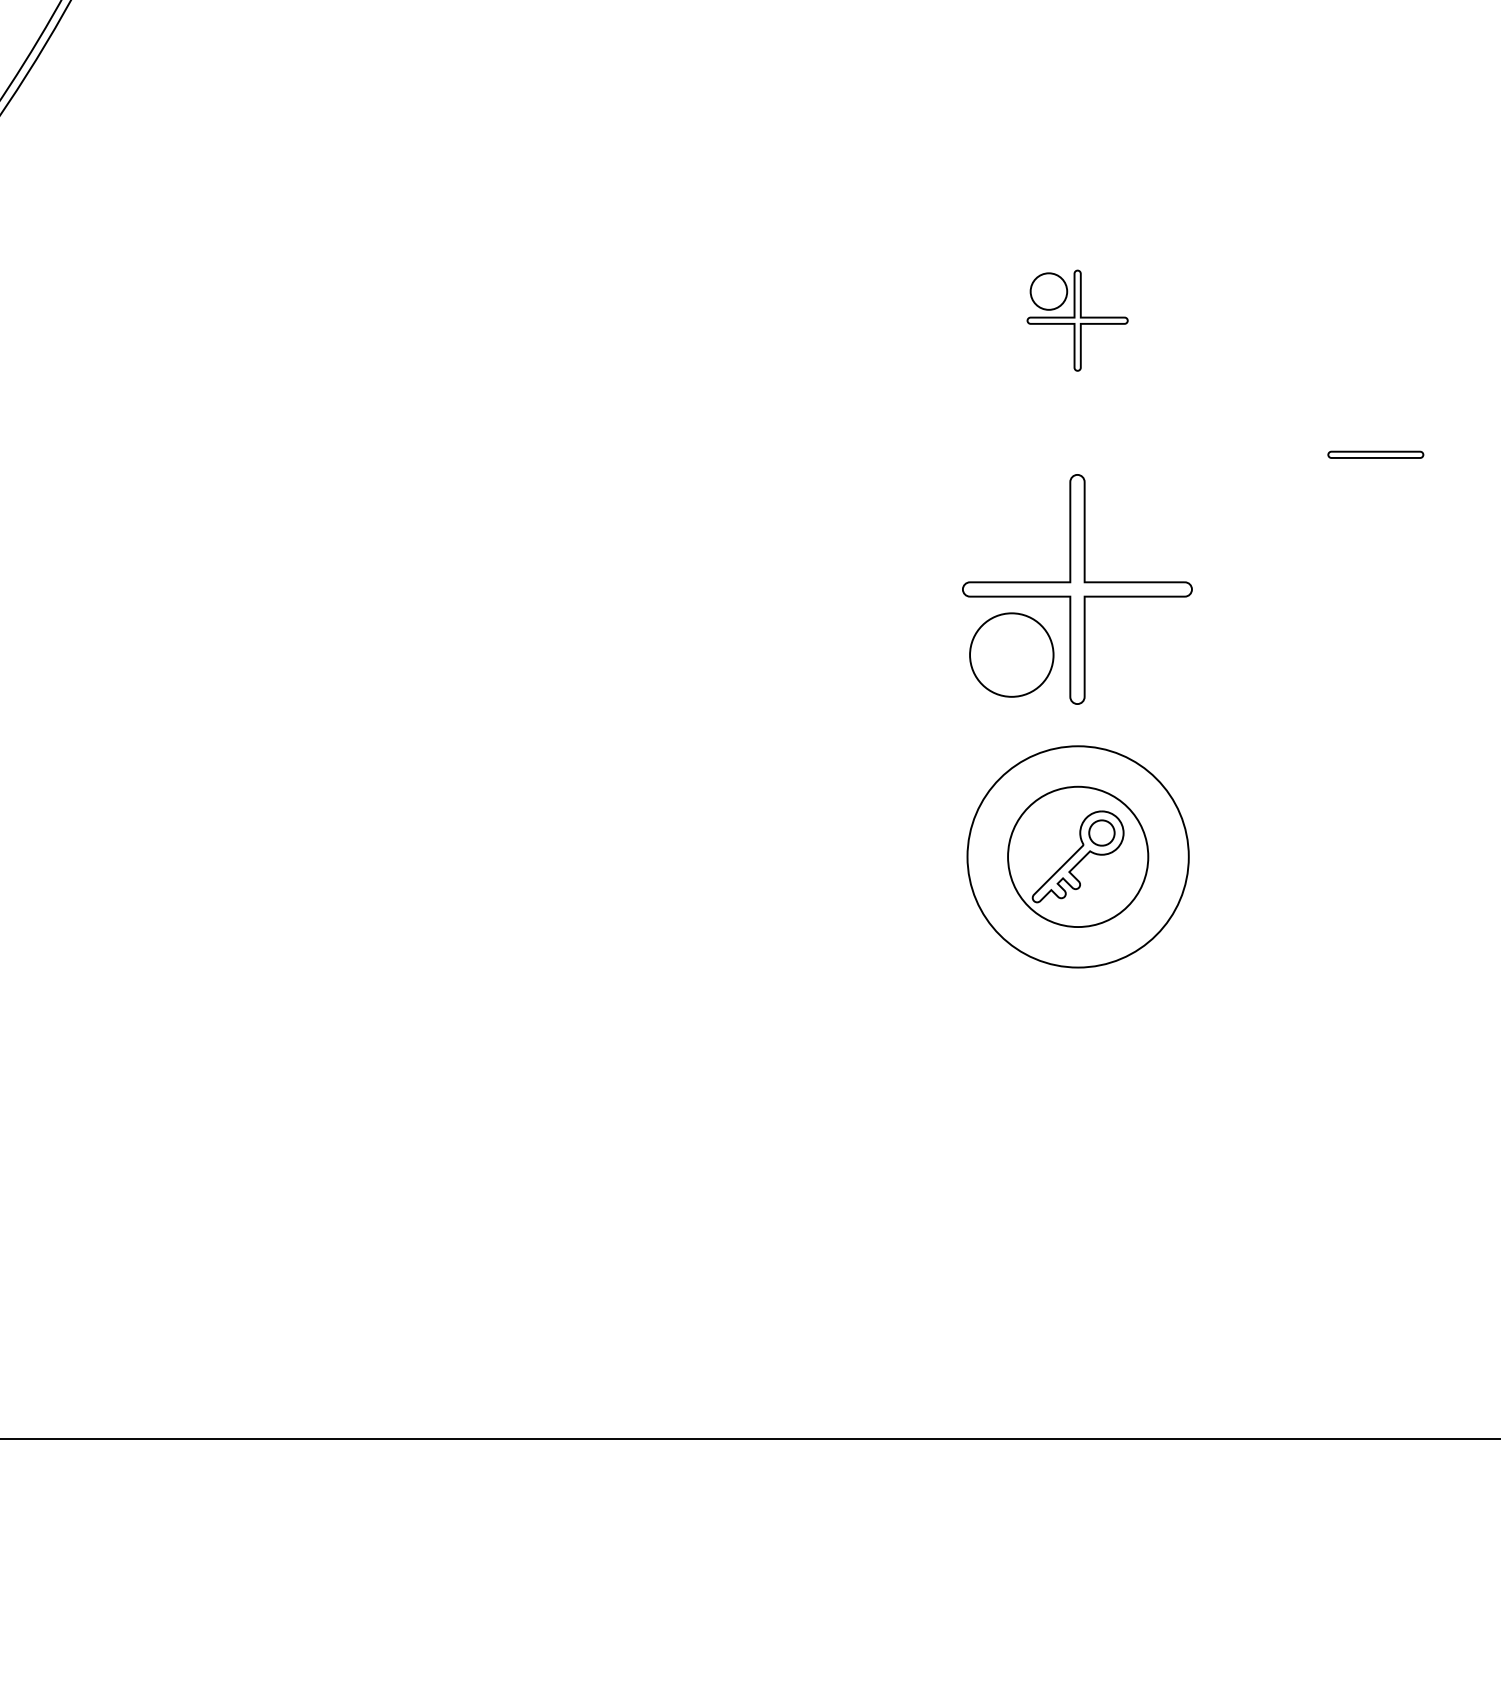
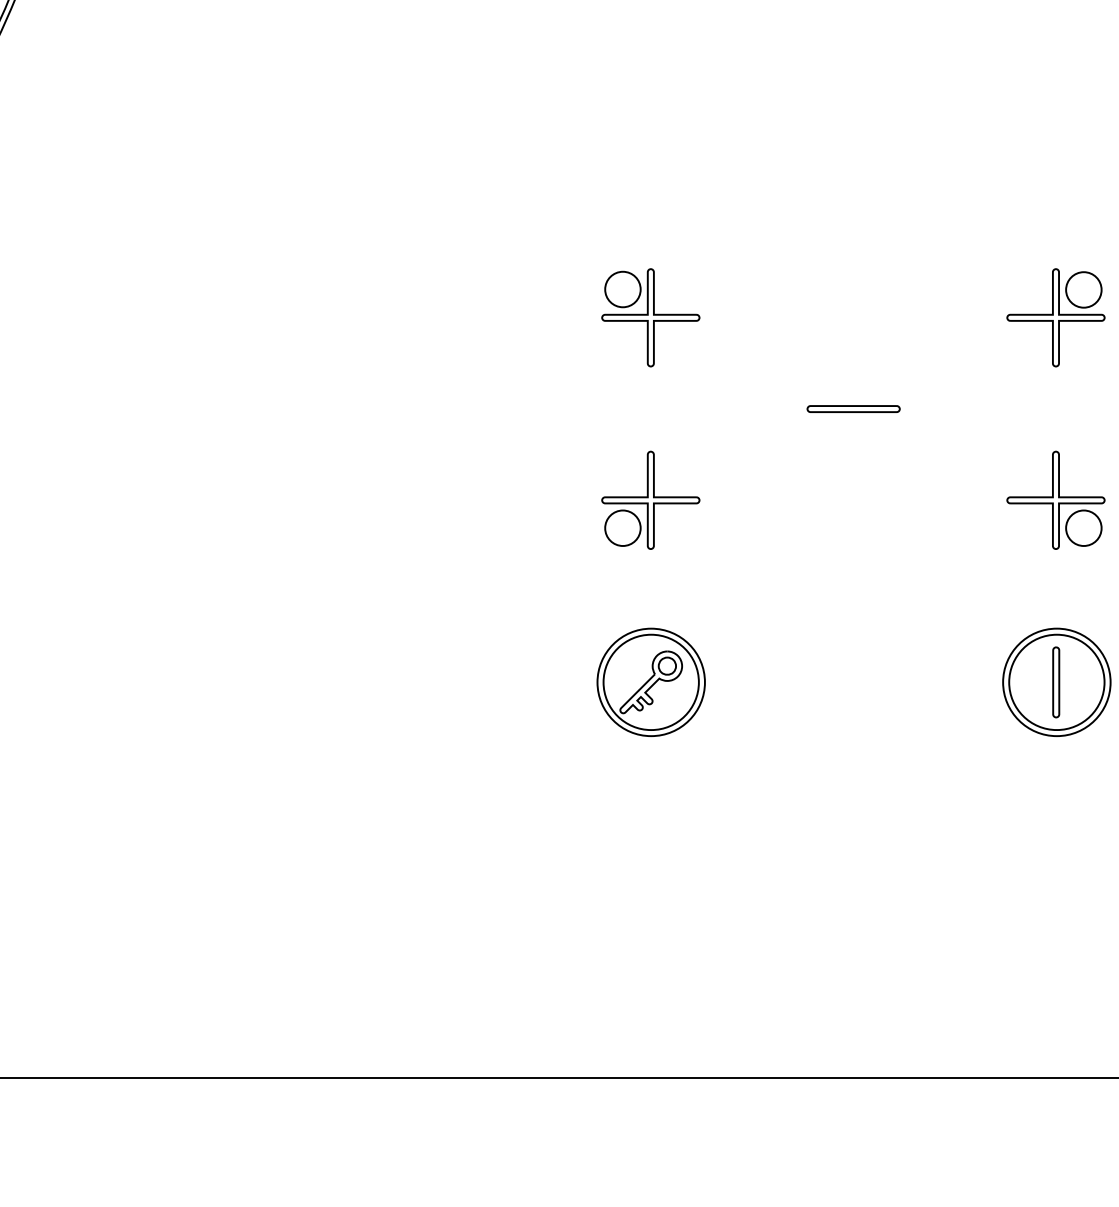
part: (1077, 320) -> (650, 317), size x1.43
part: (1375, 454) -> (853, 408), size x1.43
part: (1077, 587) -> (650, 499), size x0.62
circle: (1077, 857) -> (650, 682), size x0.71

